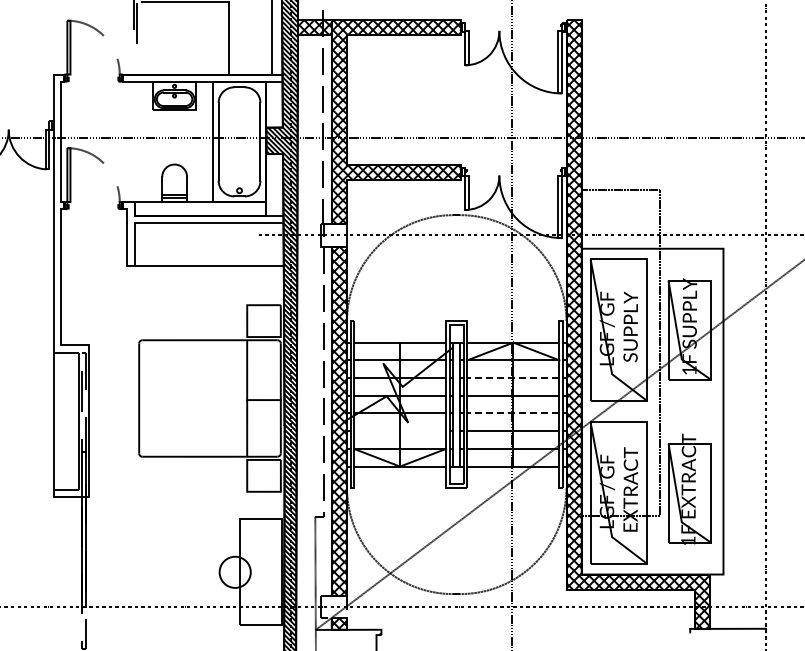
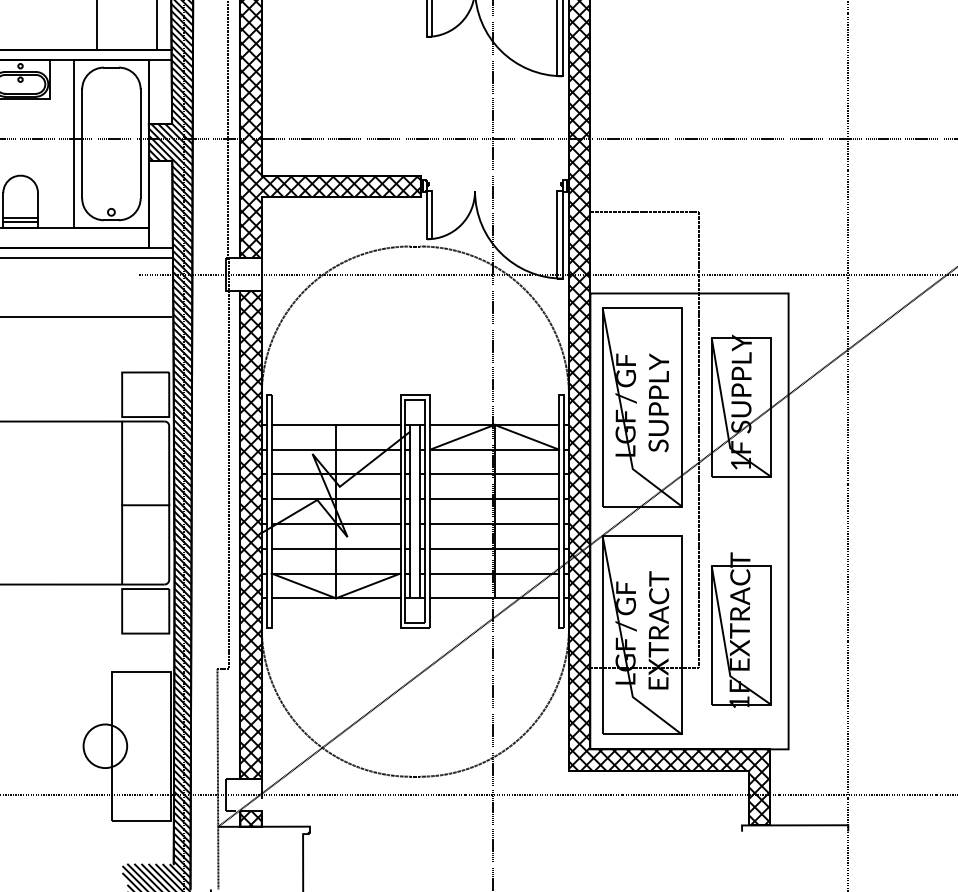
line: (512, 378) -> (493, 475), dashed -> solid
line: (512, 413) -> (493, 524), dashed -> solid
line: (400, 431) -> (336, 549), added

